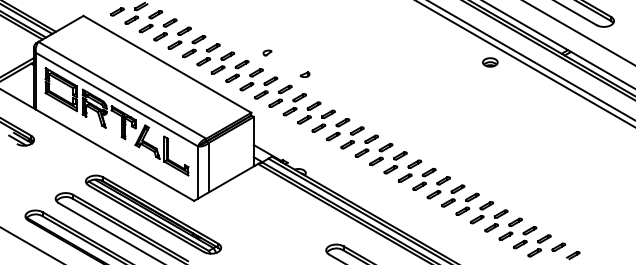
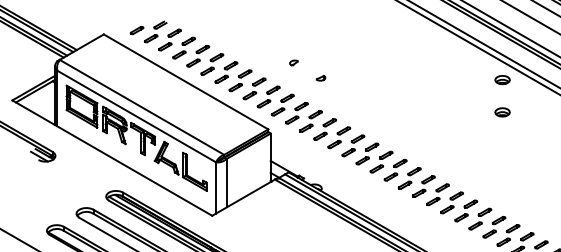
part: (267, 52) -> (293, 62), moved
part: (304, 74) -> (320, 78), moved
part: (490, 95) -> (502, 112), added

